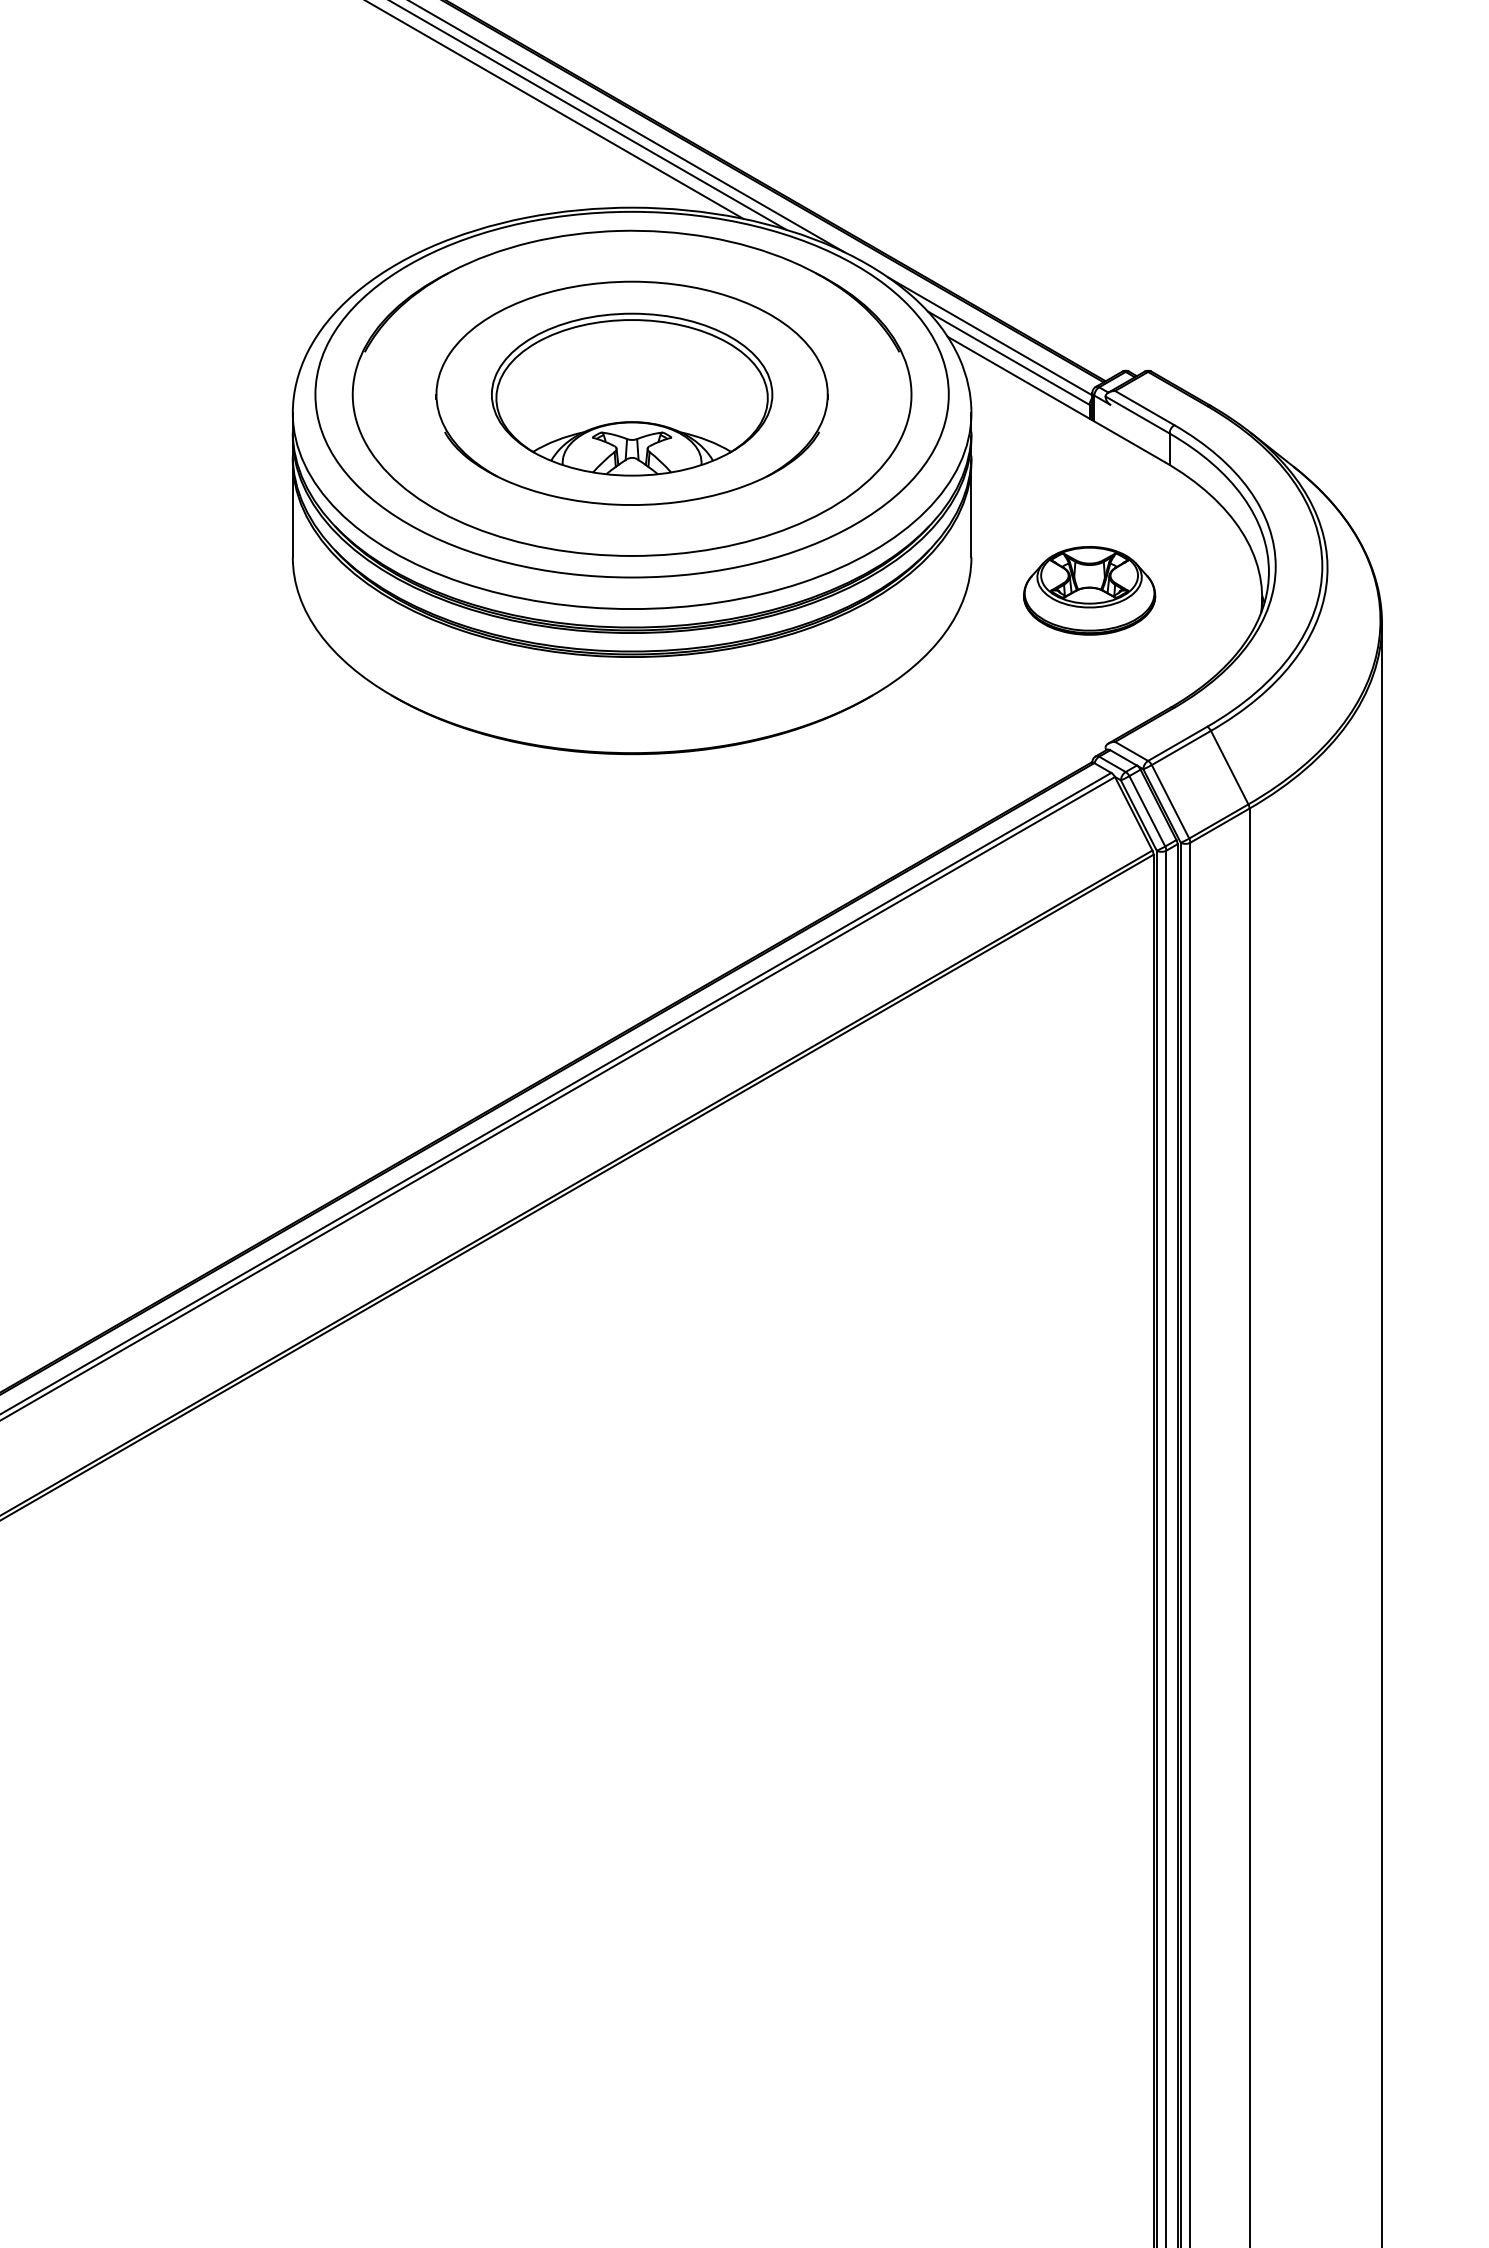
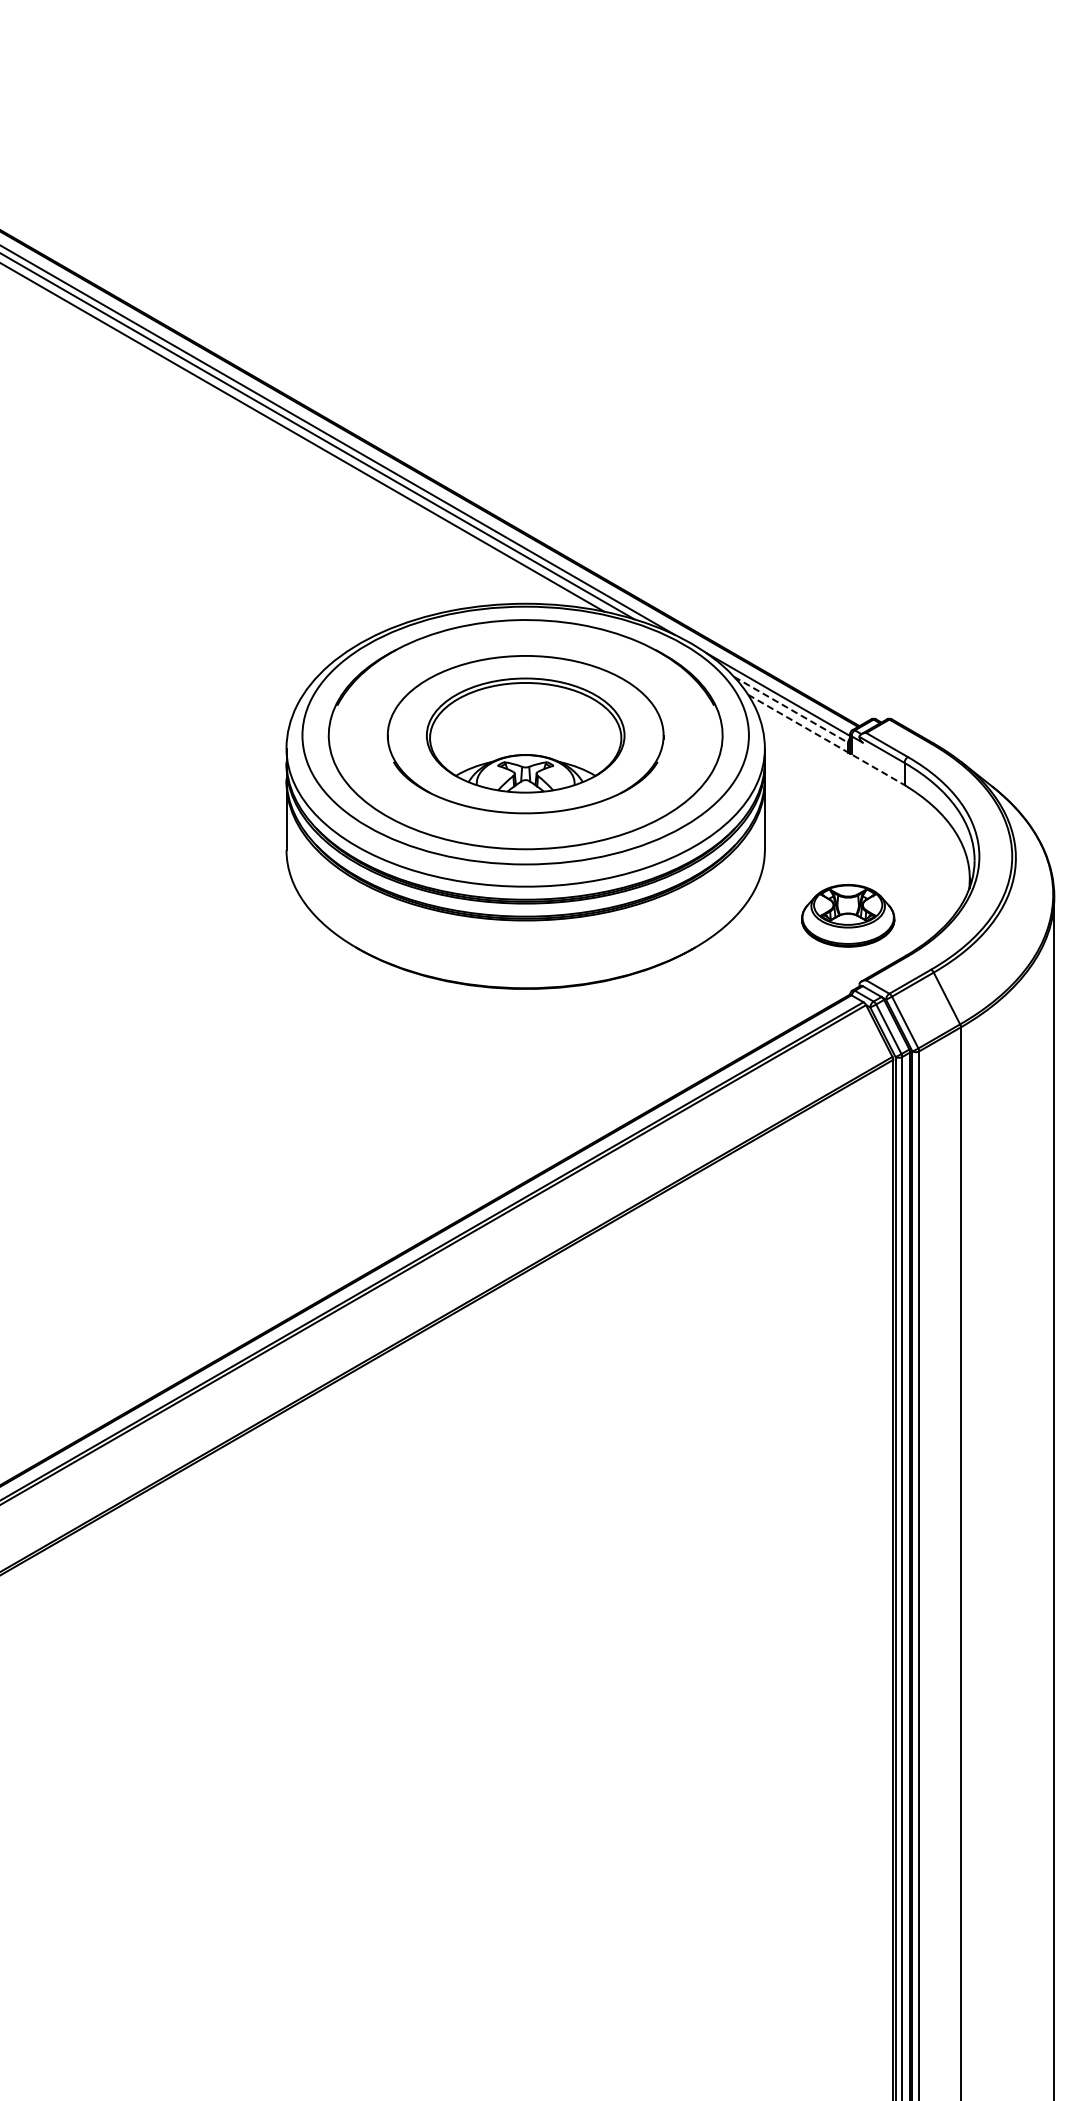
line: (1009, 357) -> (791, 709), solid -> dashed
line: (1057, 400) -> (825, 739), solid -> dashed
part: (1090, 590) -> (848, 915), moved

